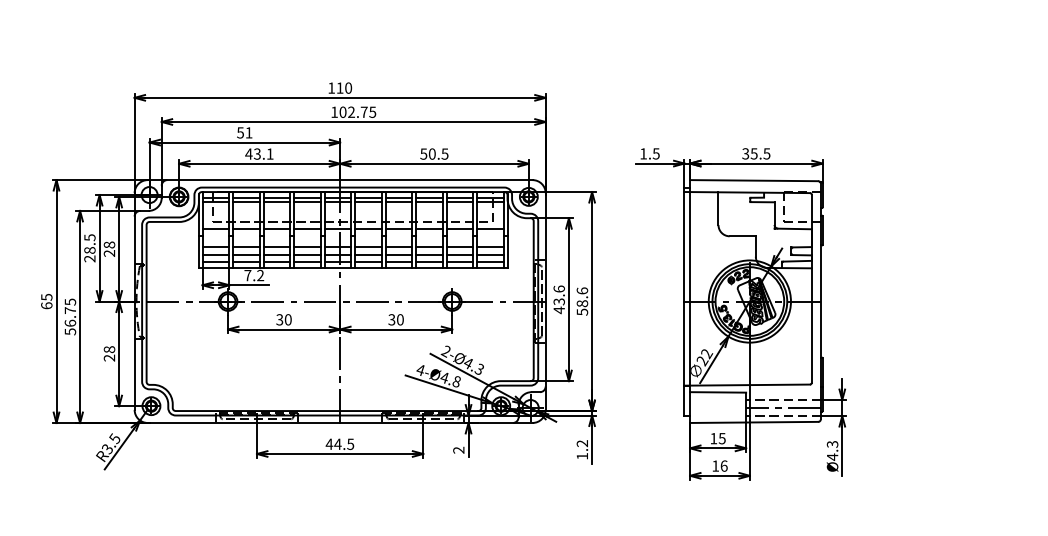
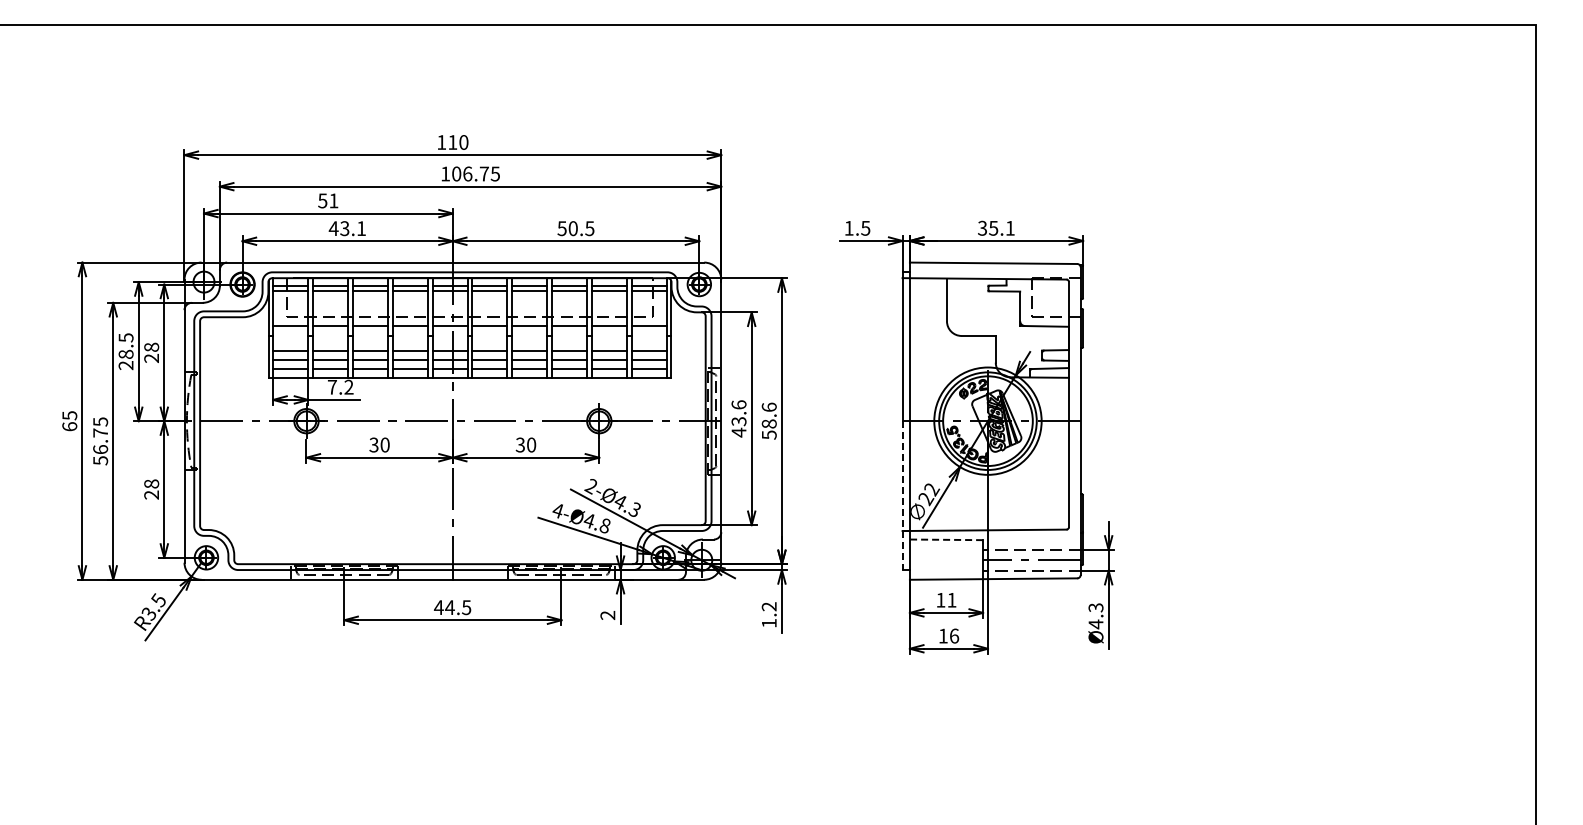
text: (351, 111) -> (467, 173), 102.75 -> 106.75
text: (766, 154) -> (1009, 228), 35.5 -> 35.1
line: (684, 359) -> (902, 496), solid -> dashed
line: (718, 392) -> (946, 539), solid -> dashed
text: (721, 438) -> (951, 600), 15 -> 11

